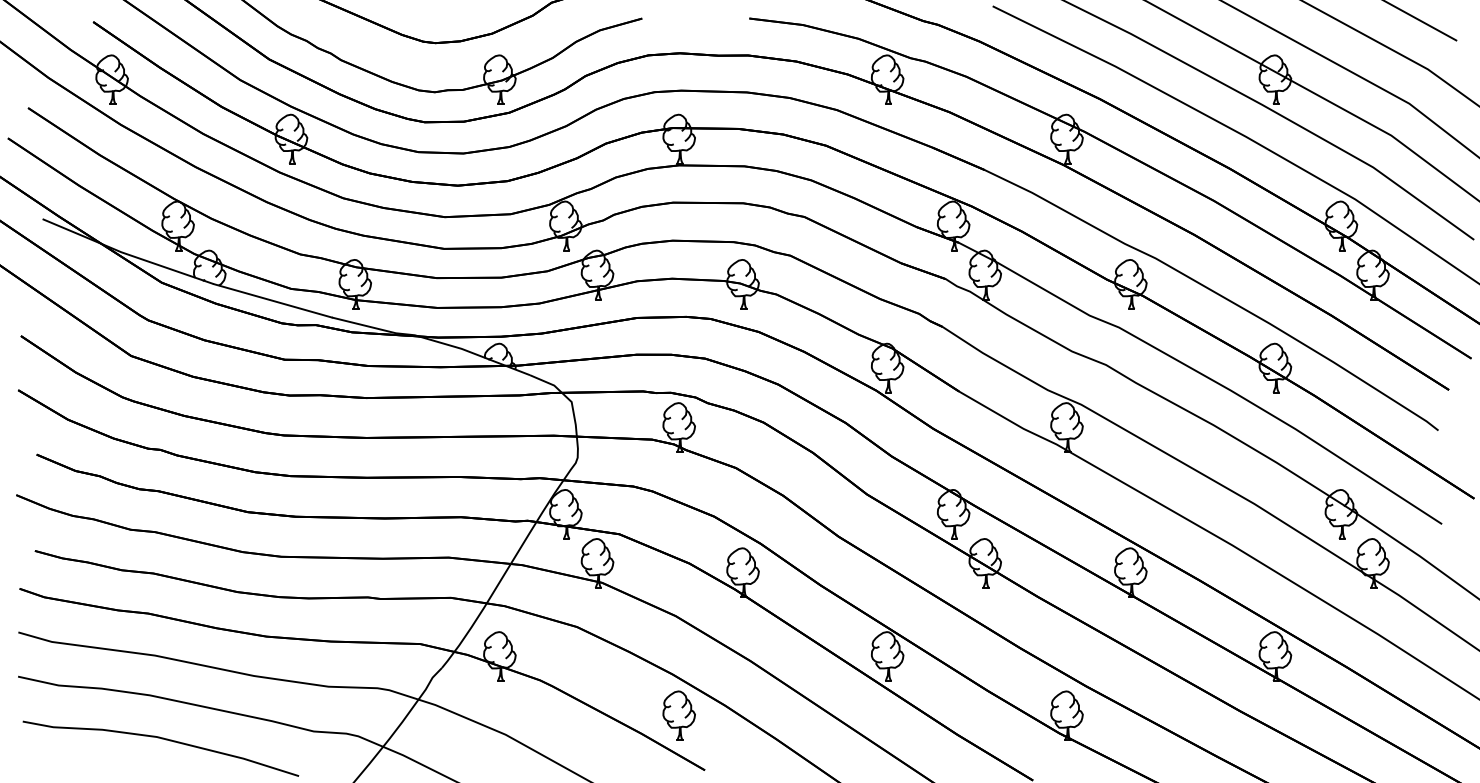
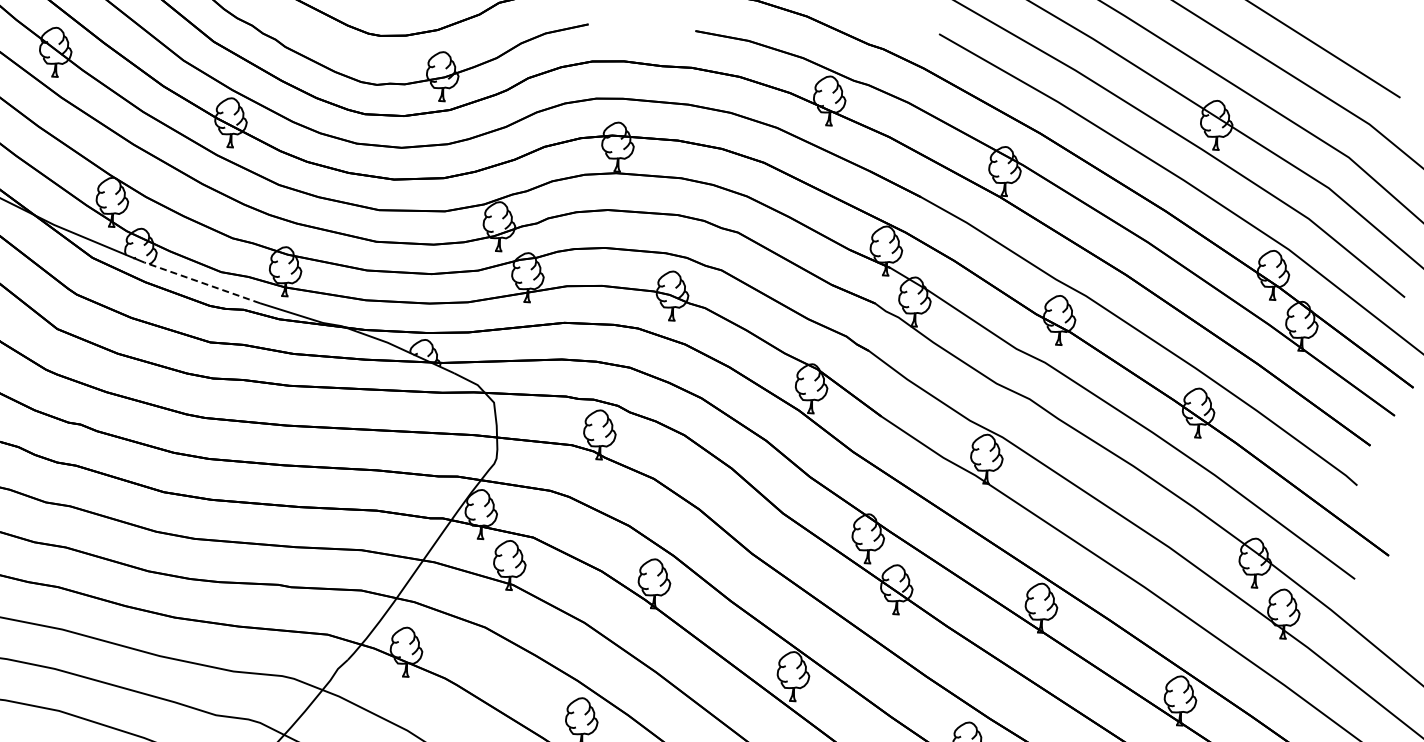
line: (272, 300) -> (201, 282), solid -> dashed

